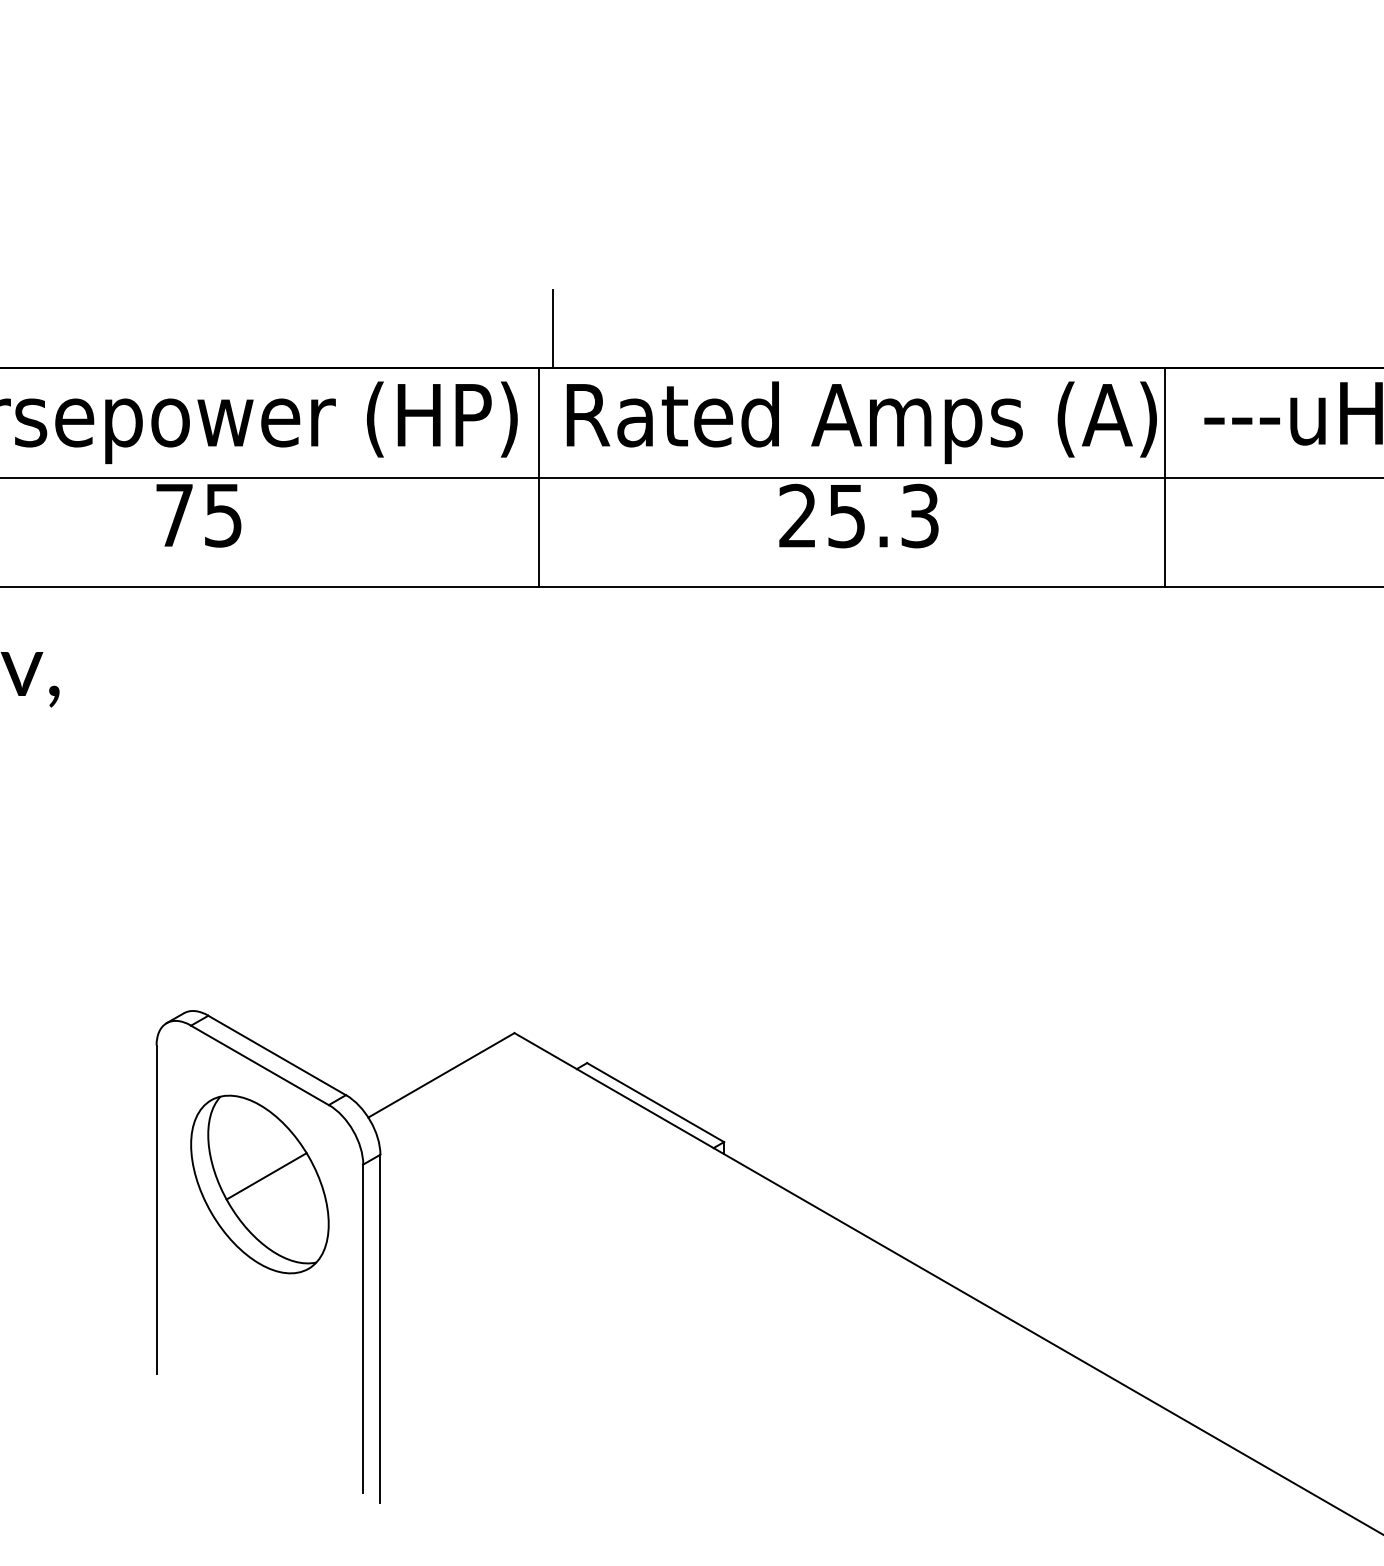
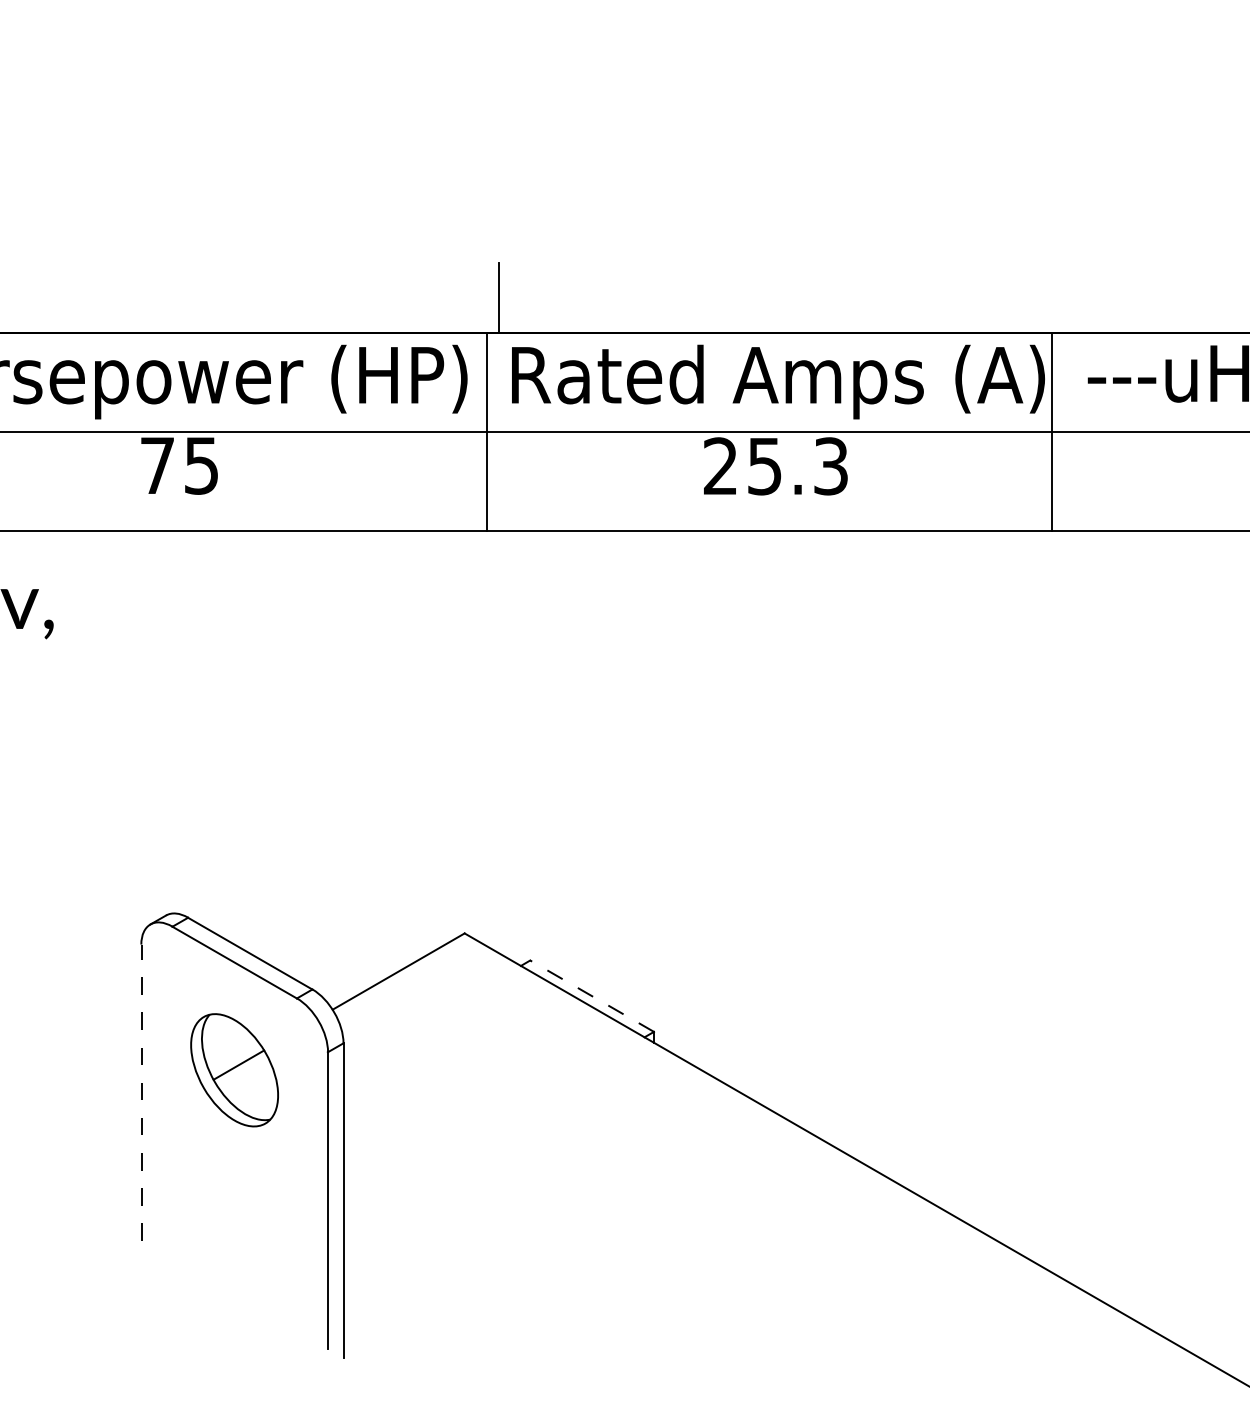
line: (654, 1101) -> (591, 995), solid -> dashed
part: (259, 1184) -> (234, 1070), size x0.7
line: (156, 1209) -> (141, 1092), solid -> dashed

